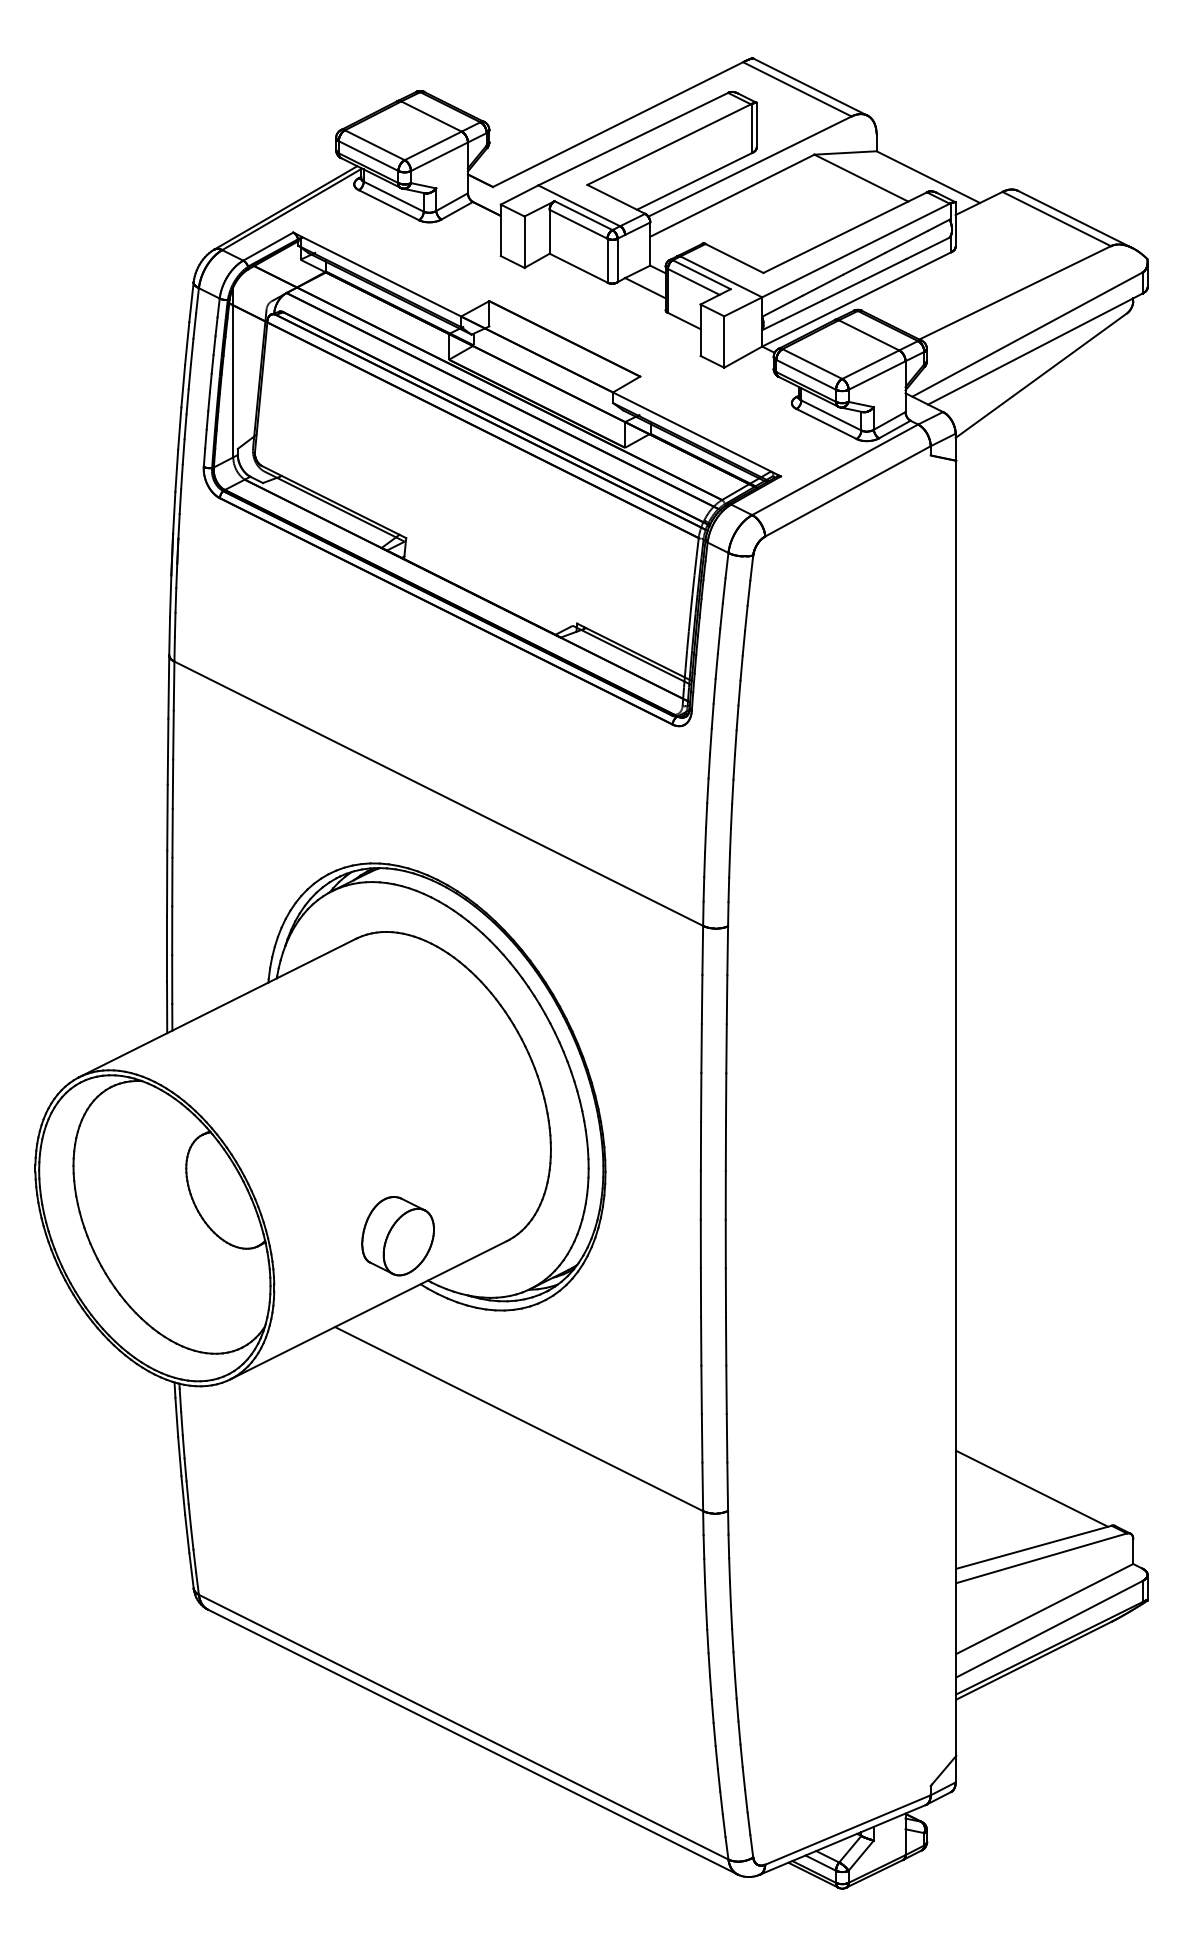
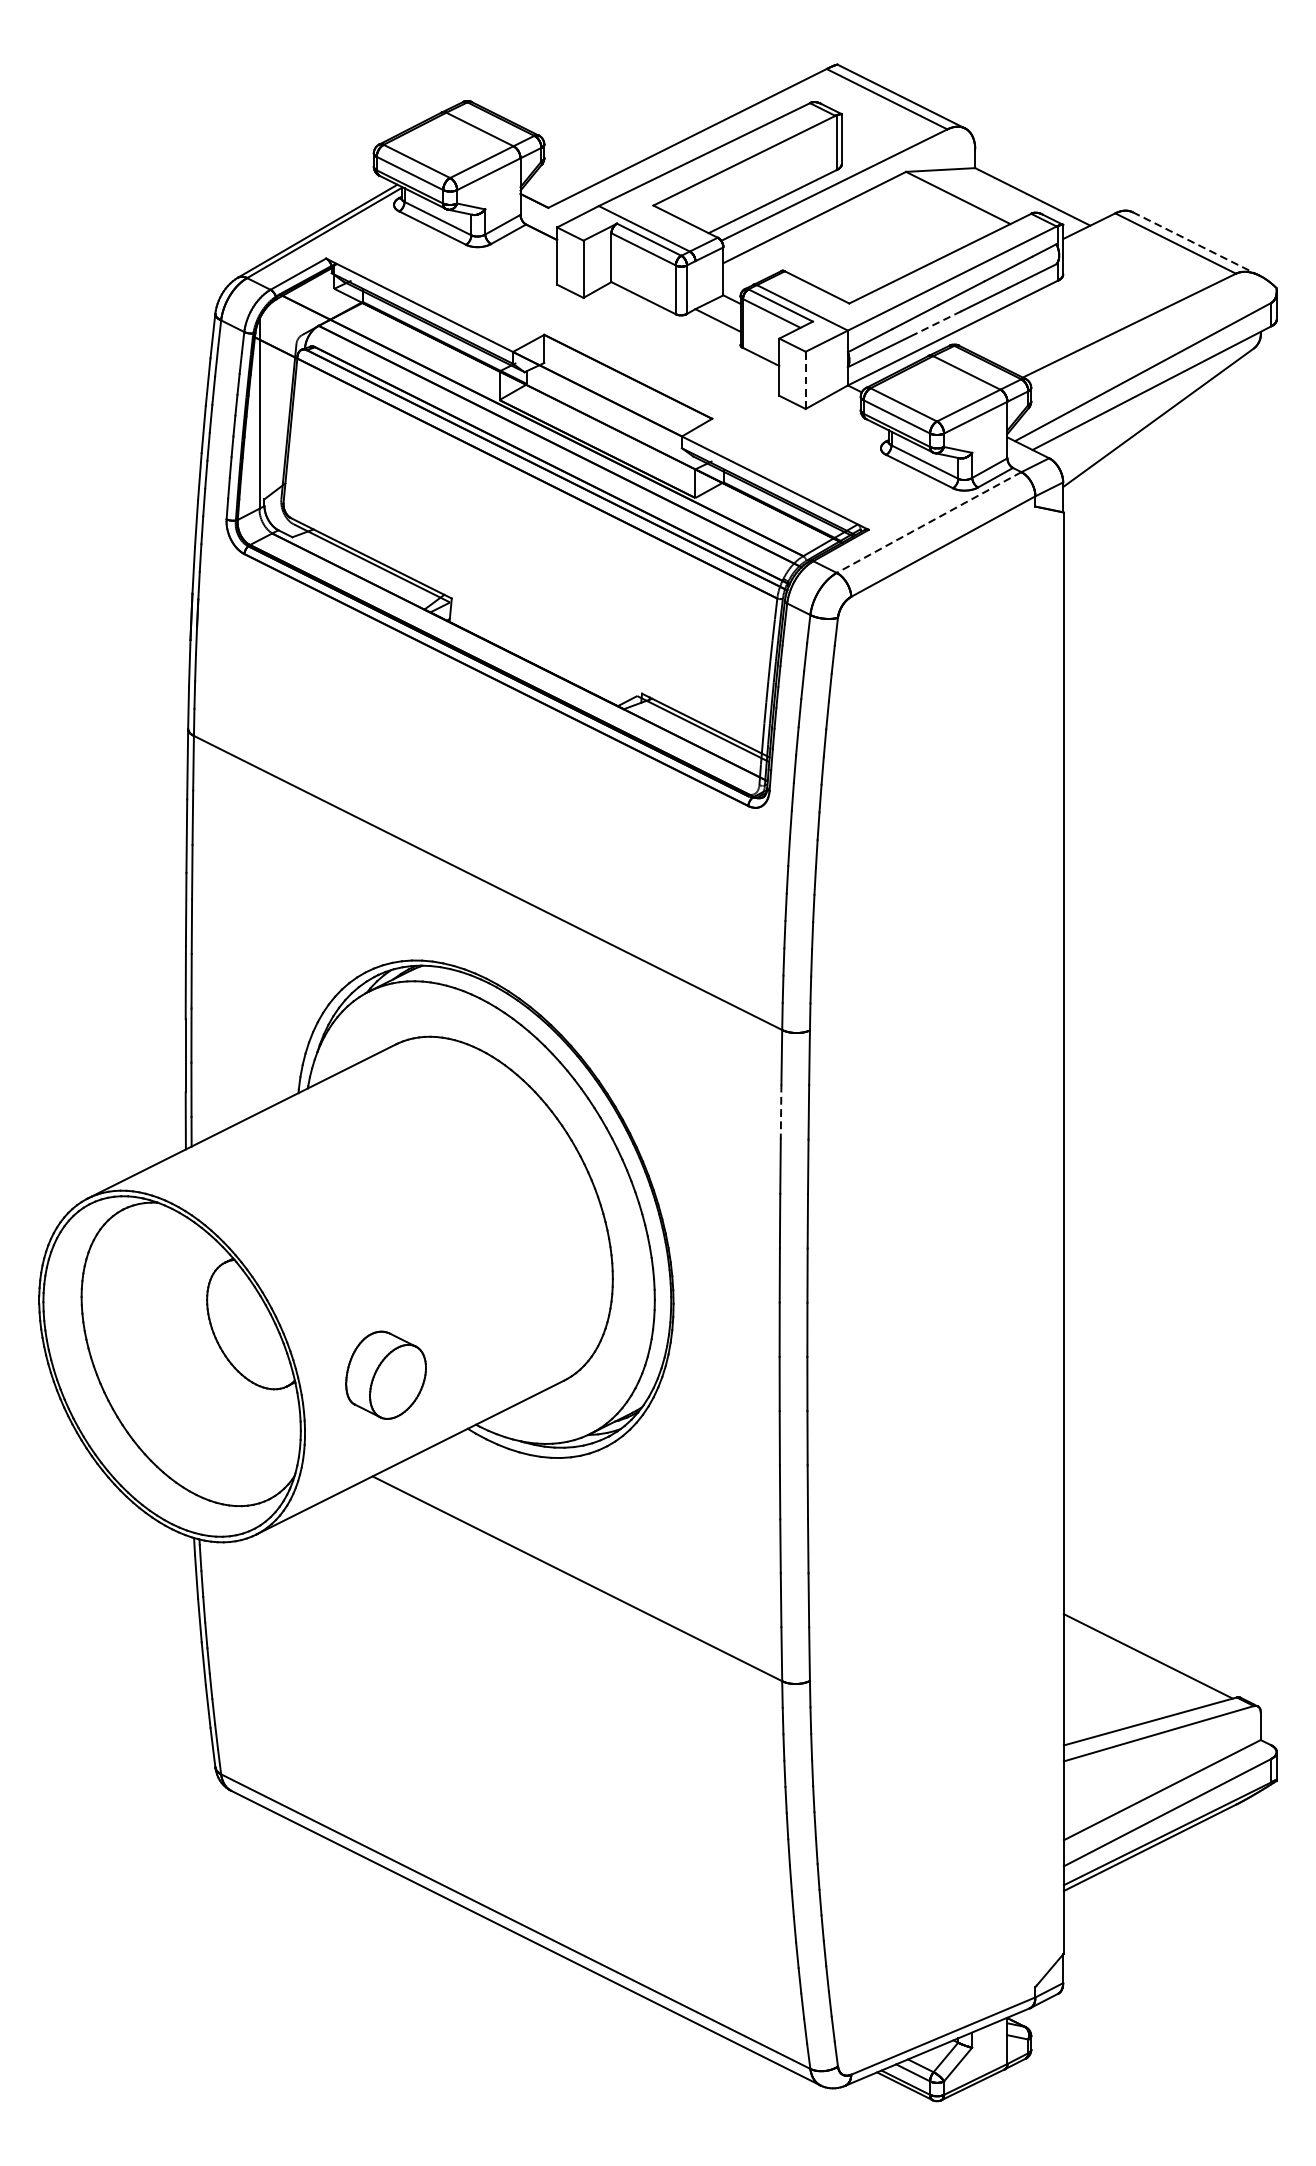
line: (1075, 219) -> (1196, 244), solid -> dashed
line: (842, 290) -> (937, 323), solid -> dashed
line: (724, 342) -> (805, 380), solid -> dashed
line: (834, 470) -> (928, 523), solid -> dashed
line: (702, 999) -> (781, 1111), solid -> dashed
part: (397, 1236) -> (385, 1375), moved

